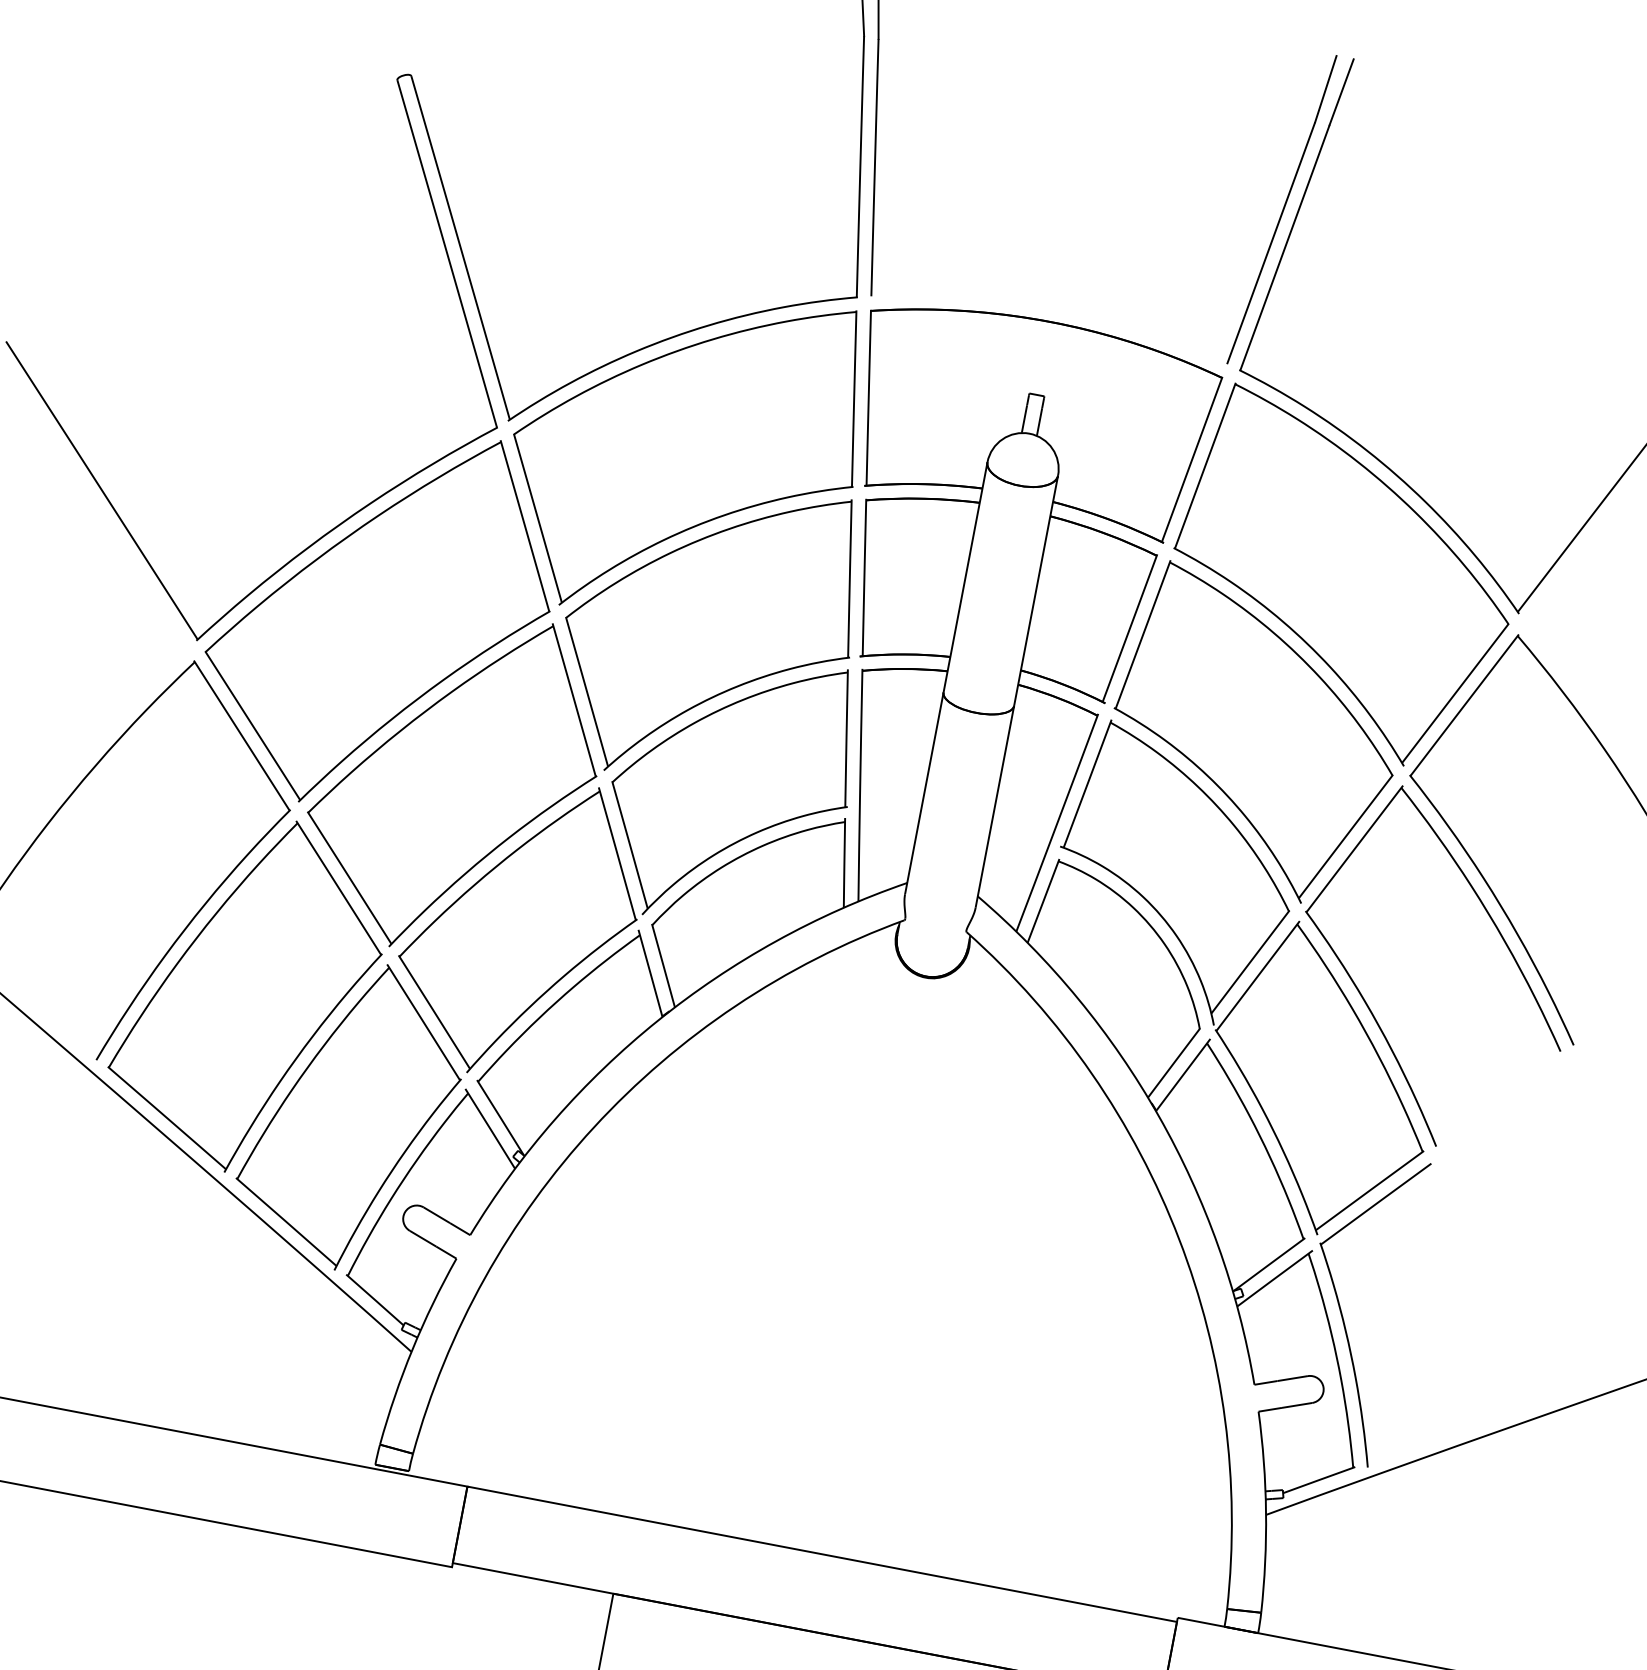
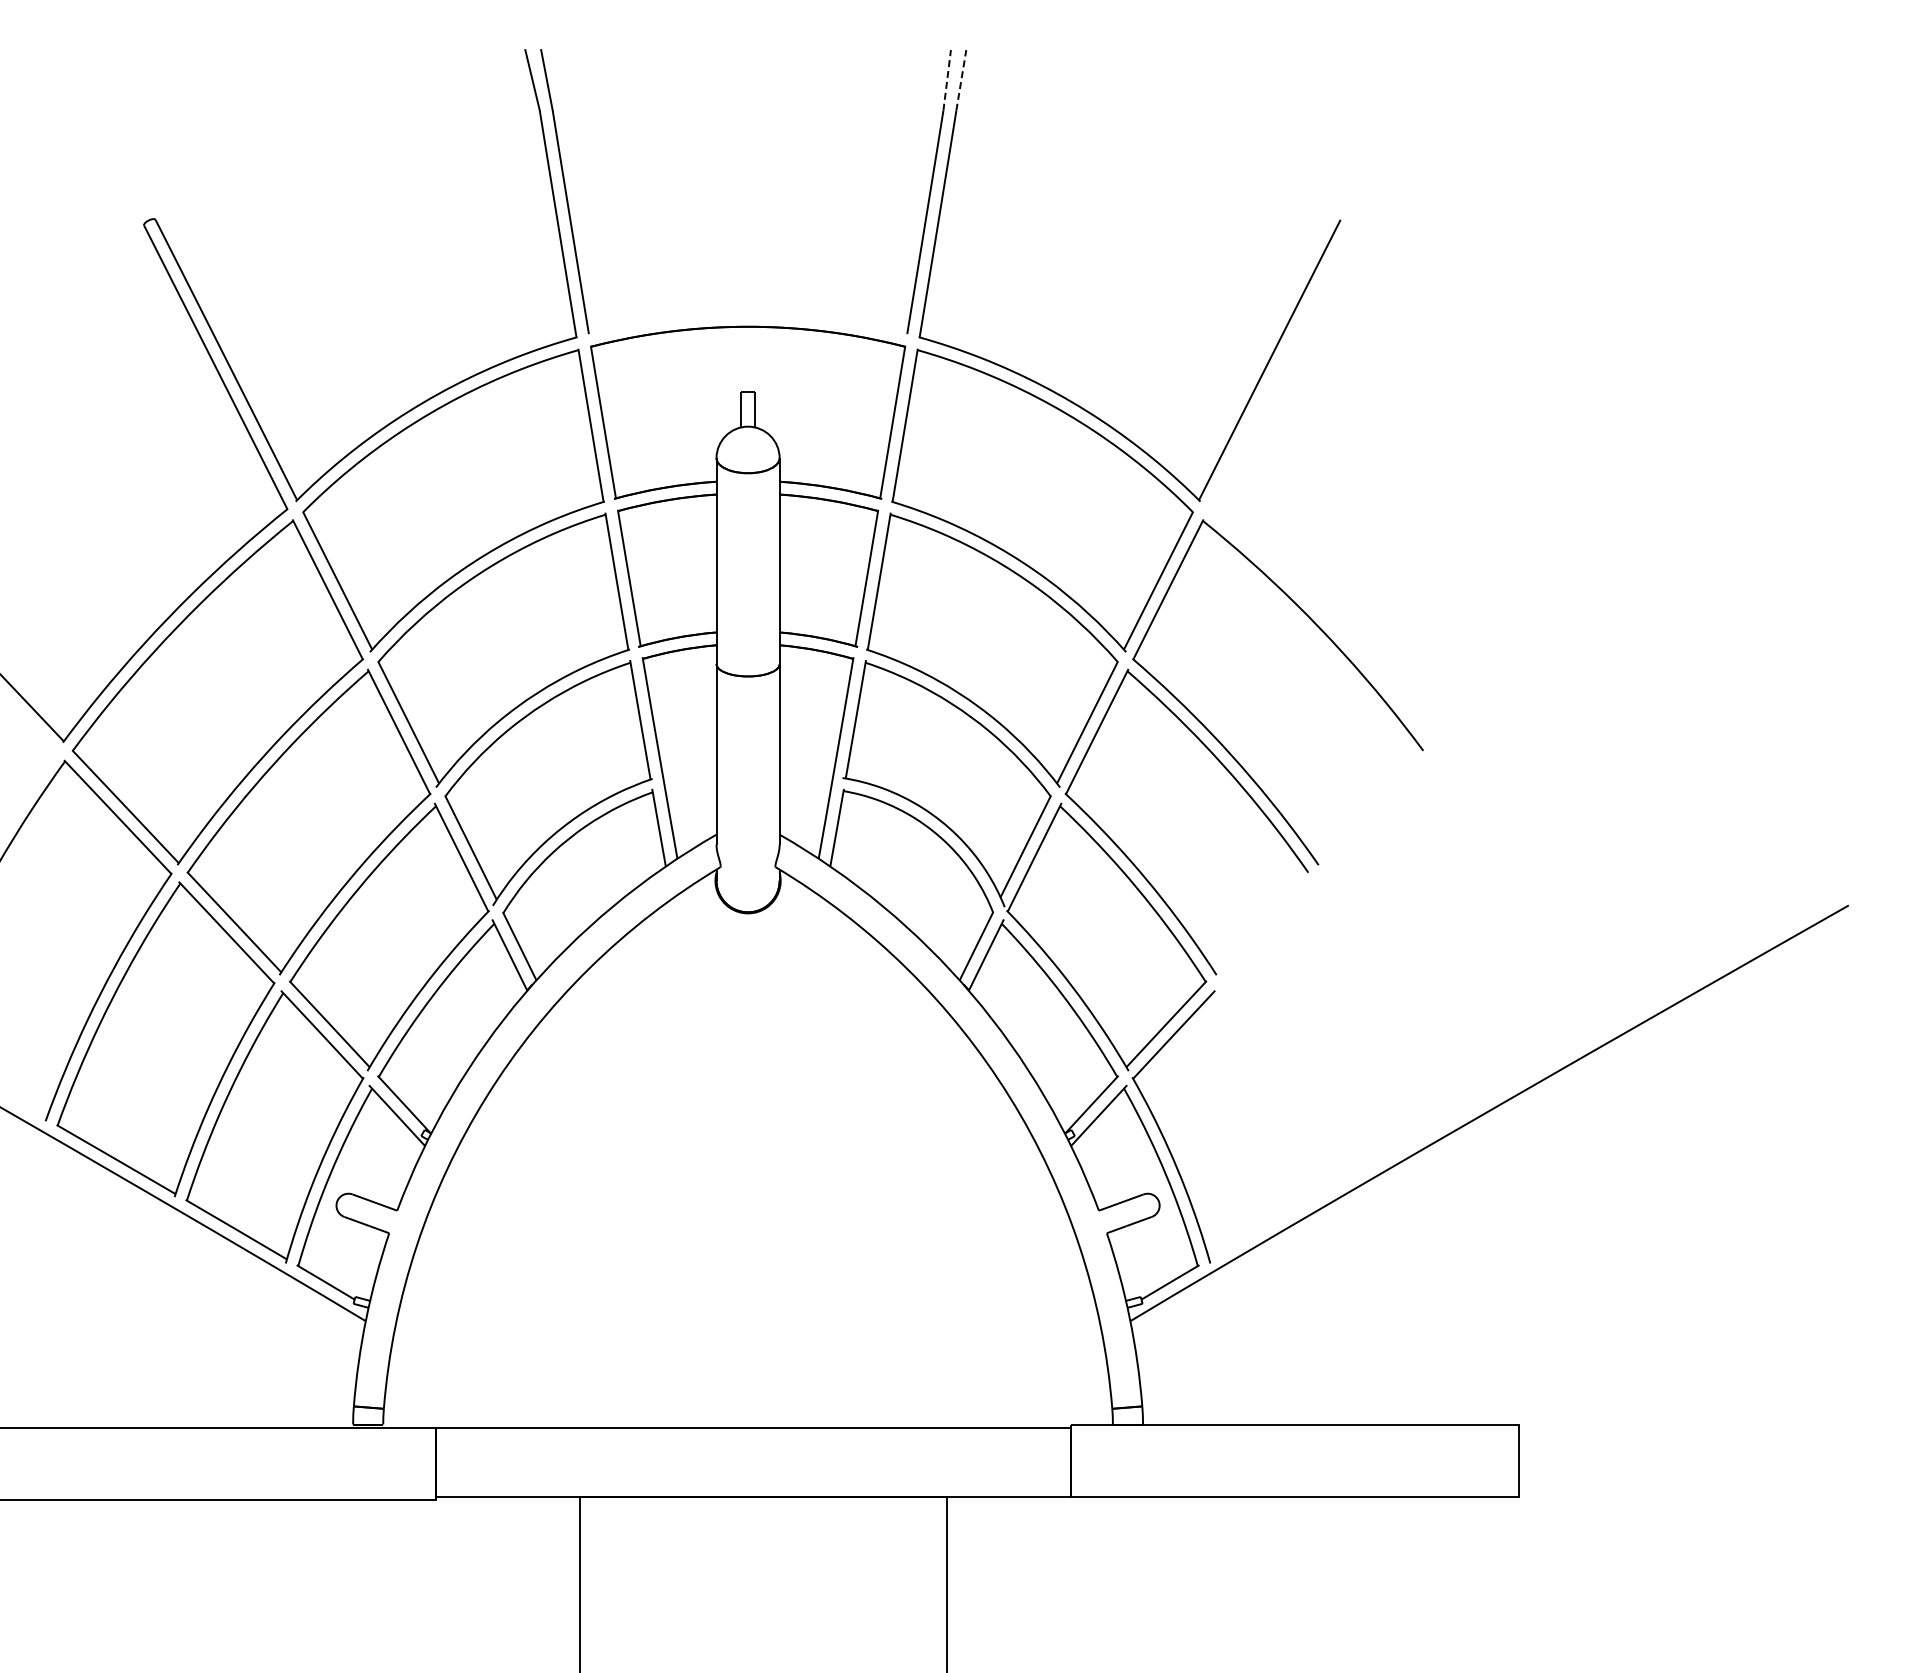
line: (1326, 89) -> (947, 80), solid -> dashed
line: (1341, 92) -> (961, 80), solid -> dashed

